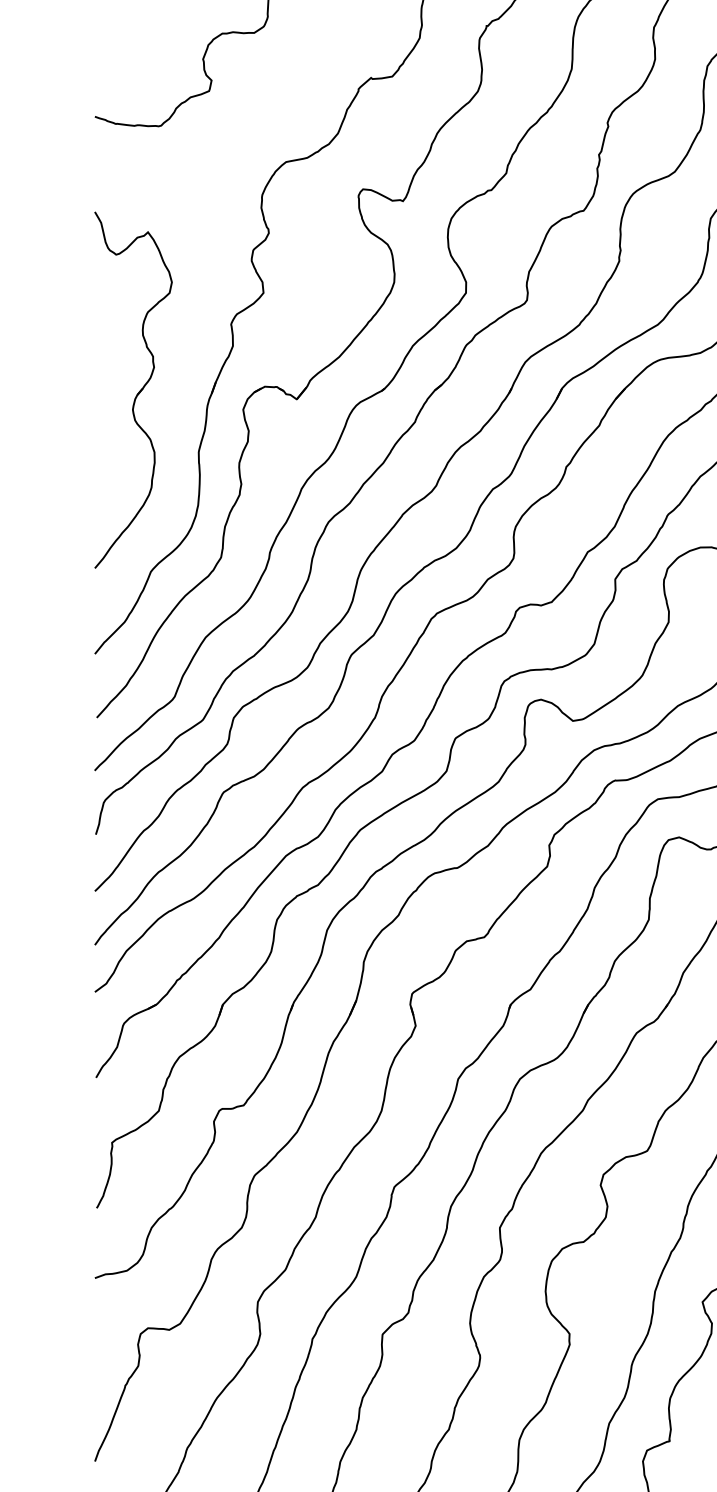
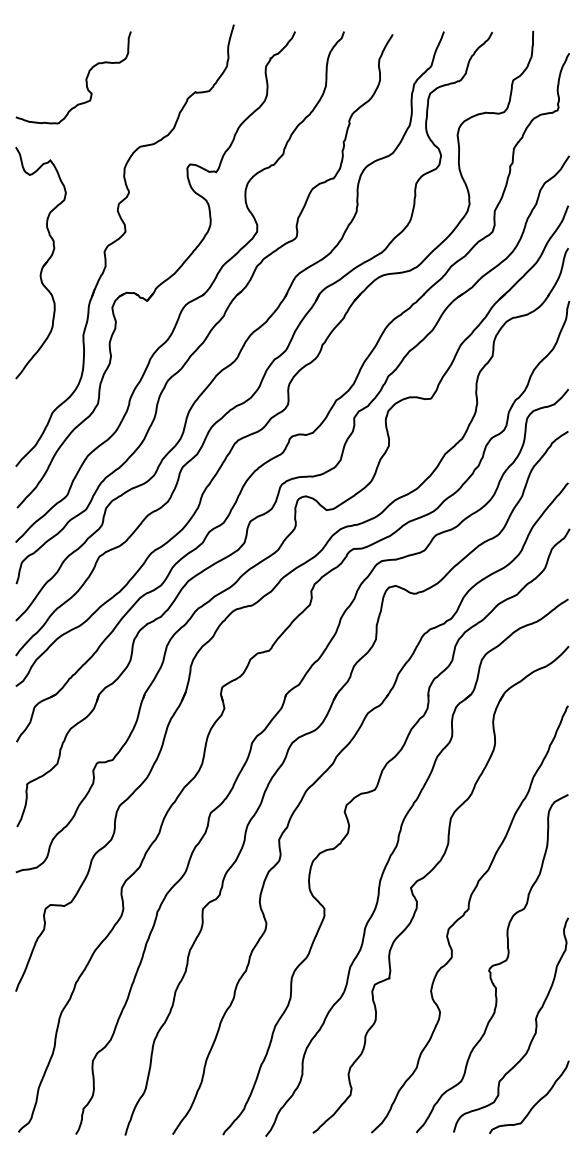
part: (132, 390) -> (40, 263), moved

